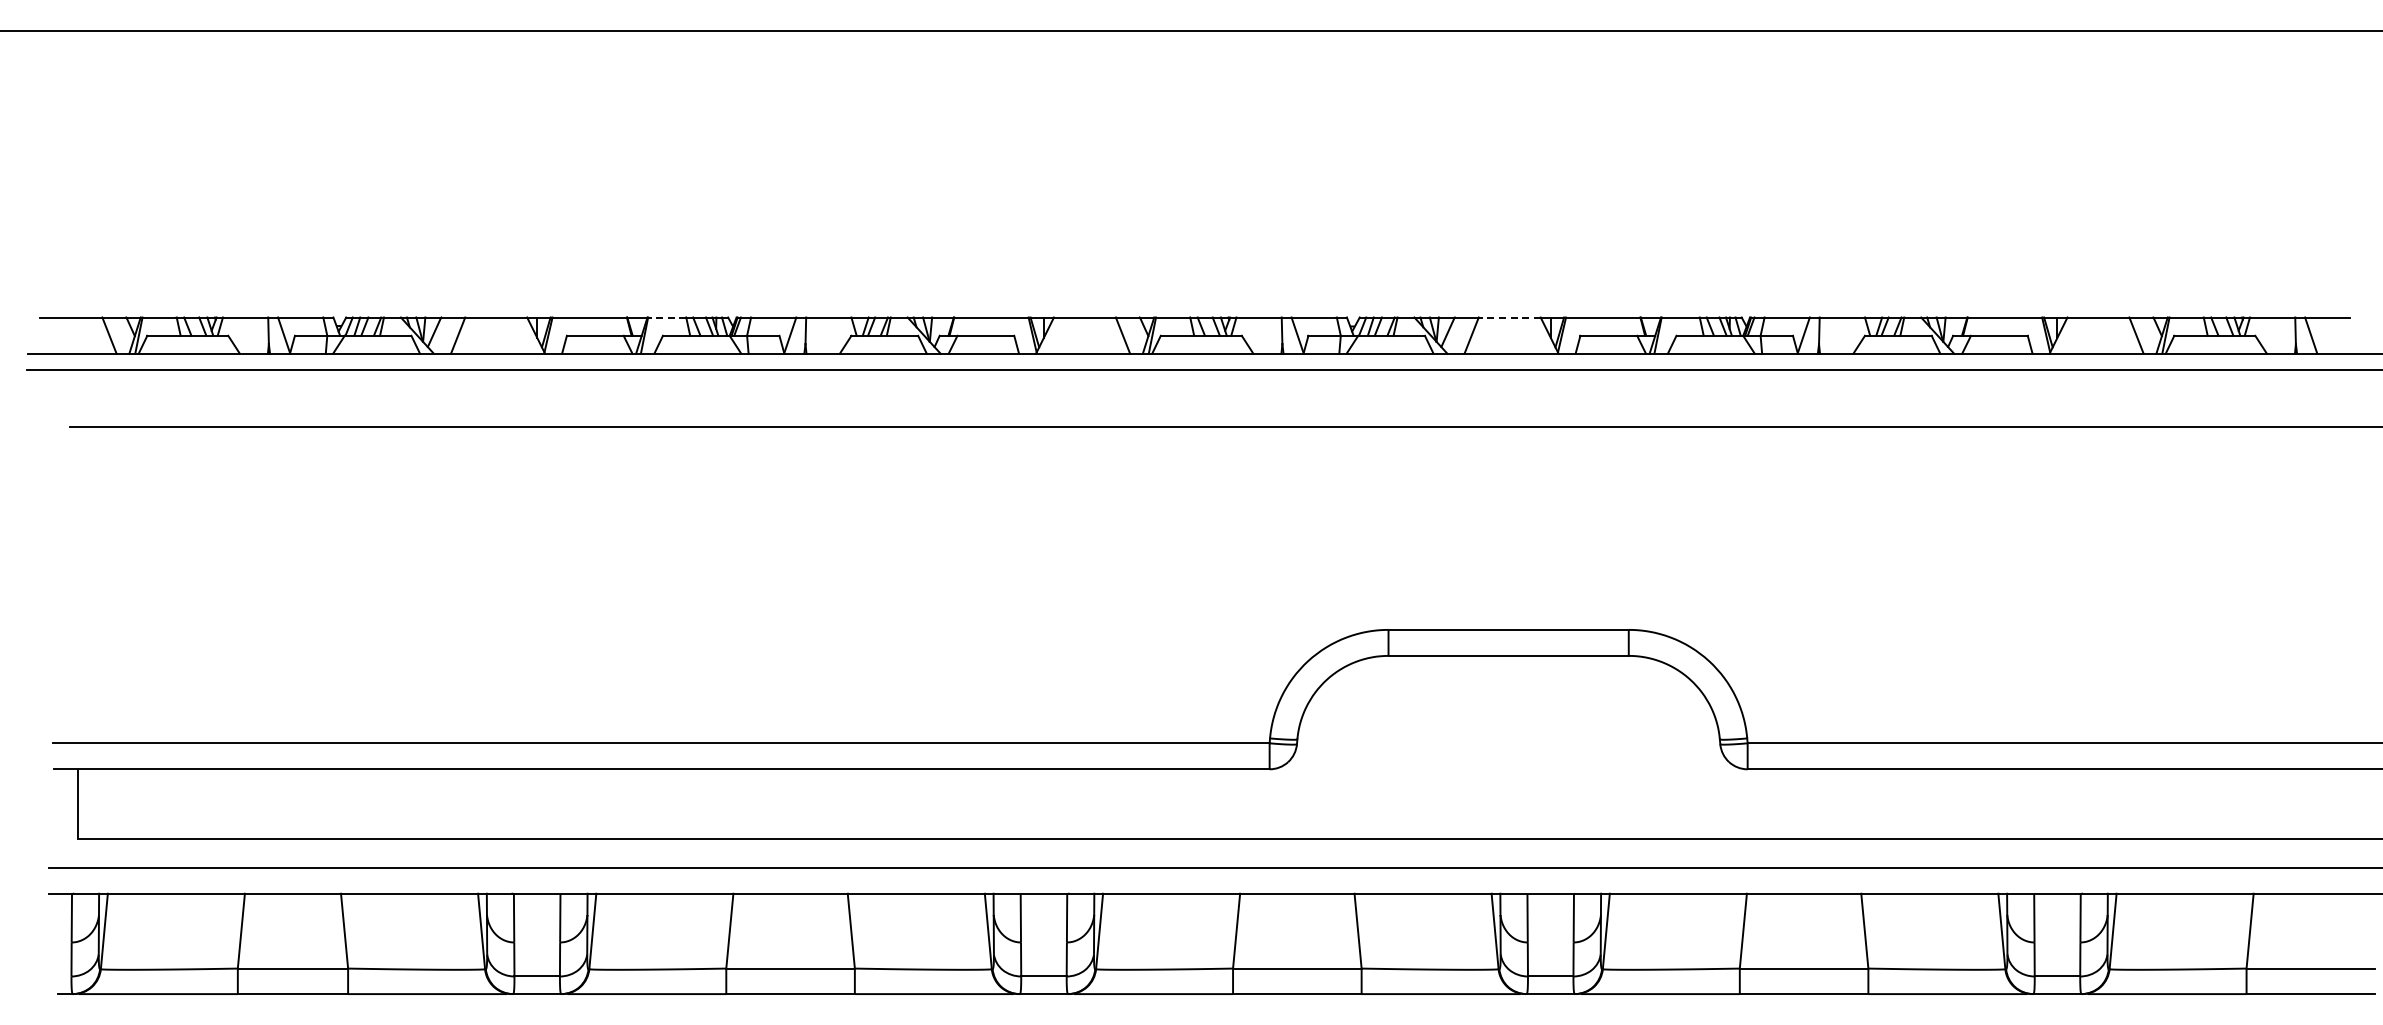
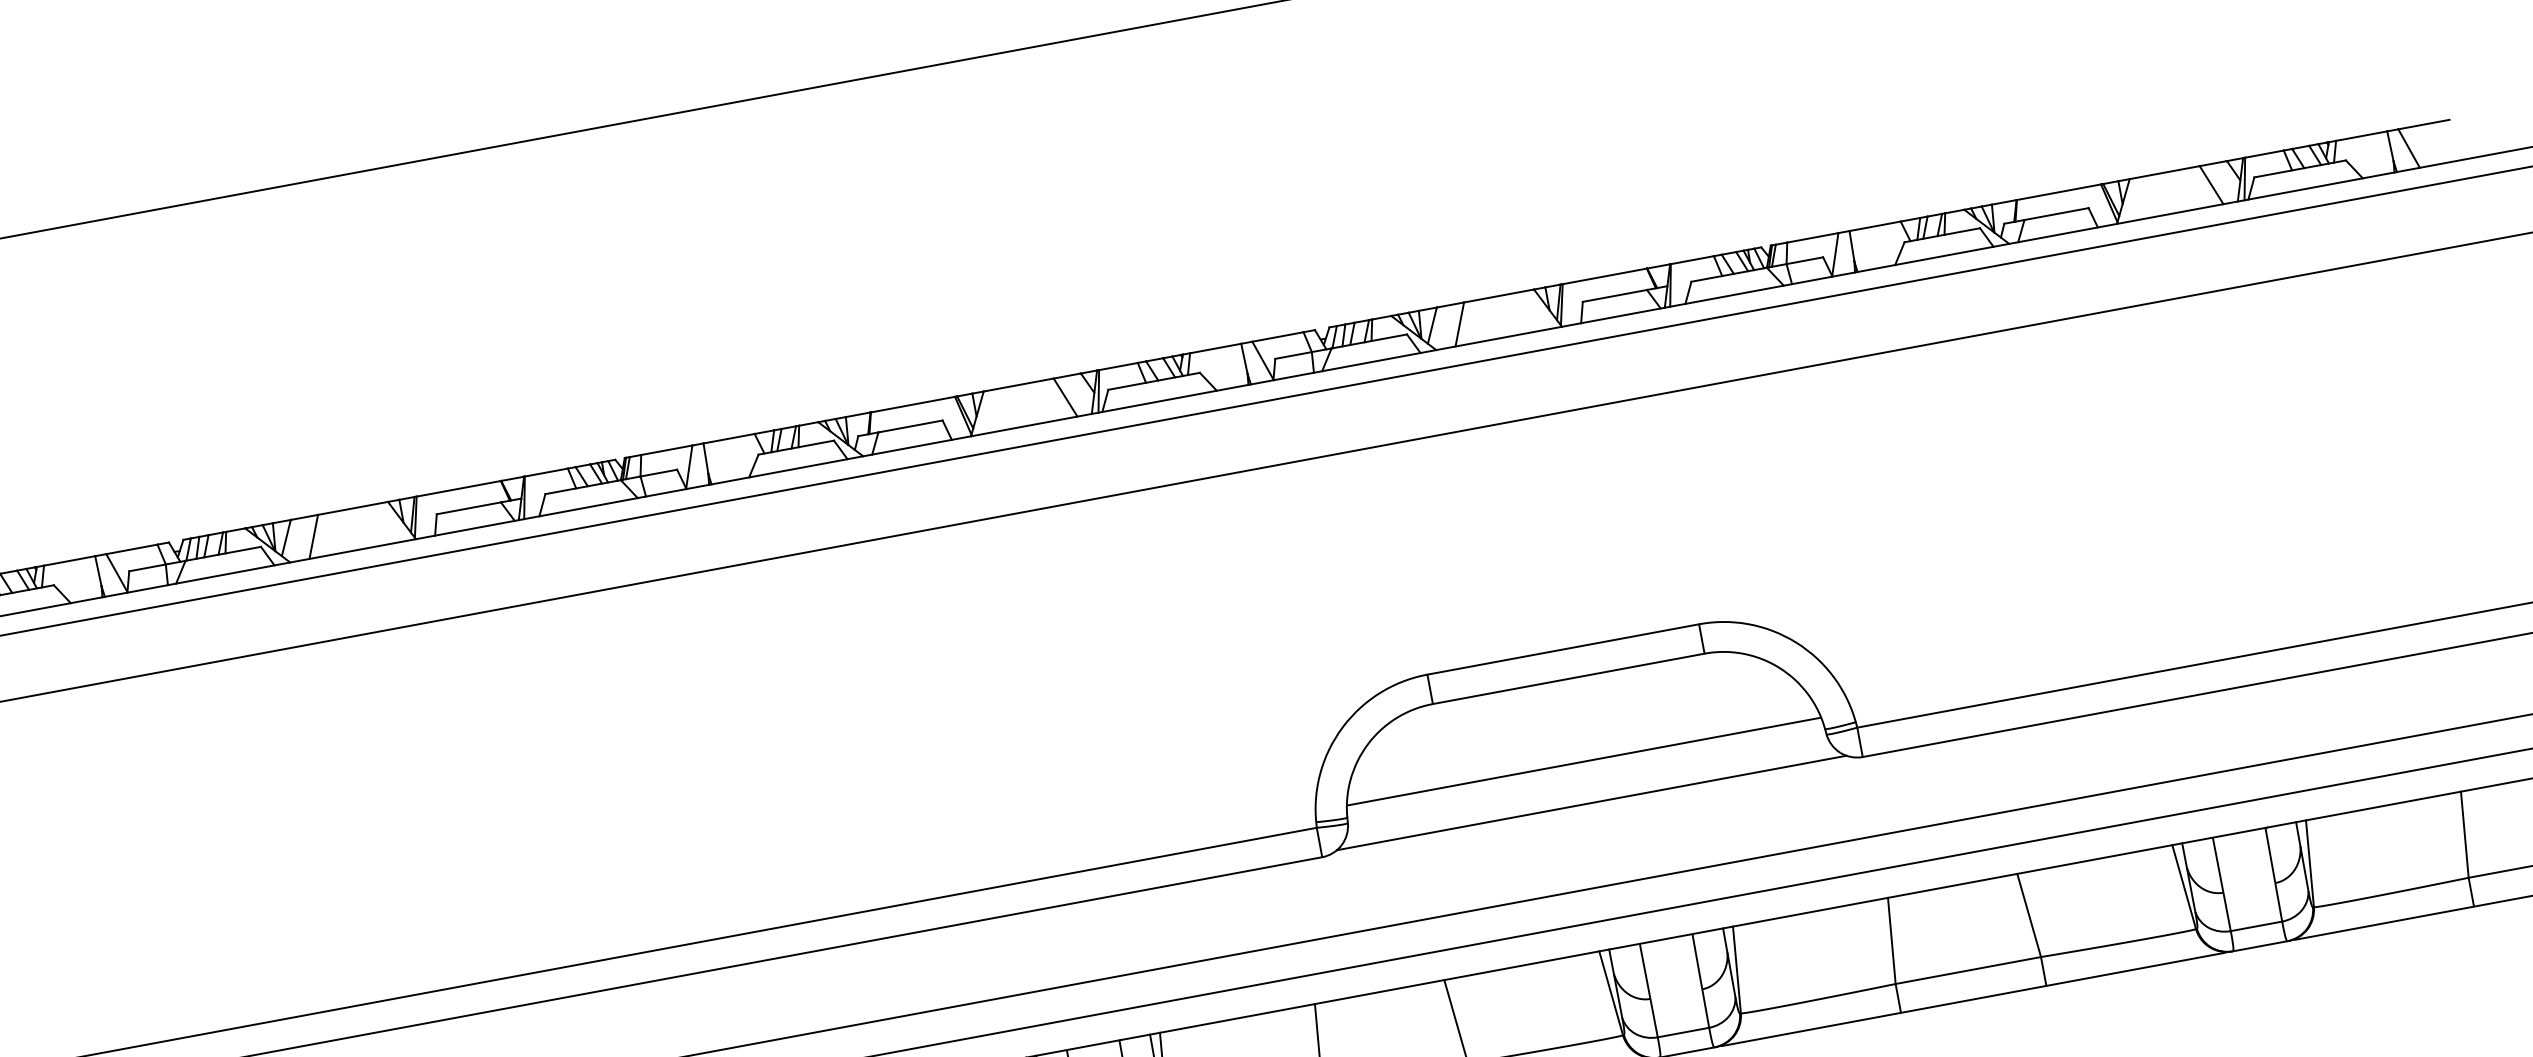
line: (666, 317) -> (545, 472), dashed -> solid
line: (1509, 317) -> (1498, 296), dashed -> solid
line: (1508, 729) -> (1583, 762), added
line: (1508, 765) -> (1591, 802), added

